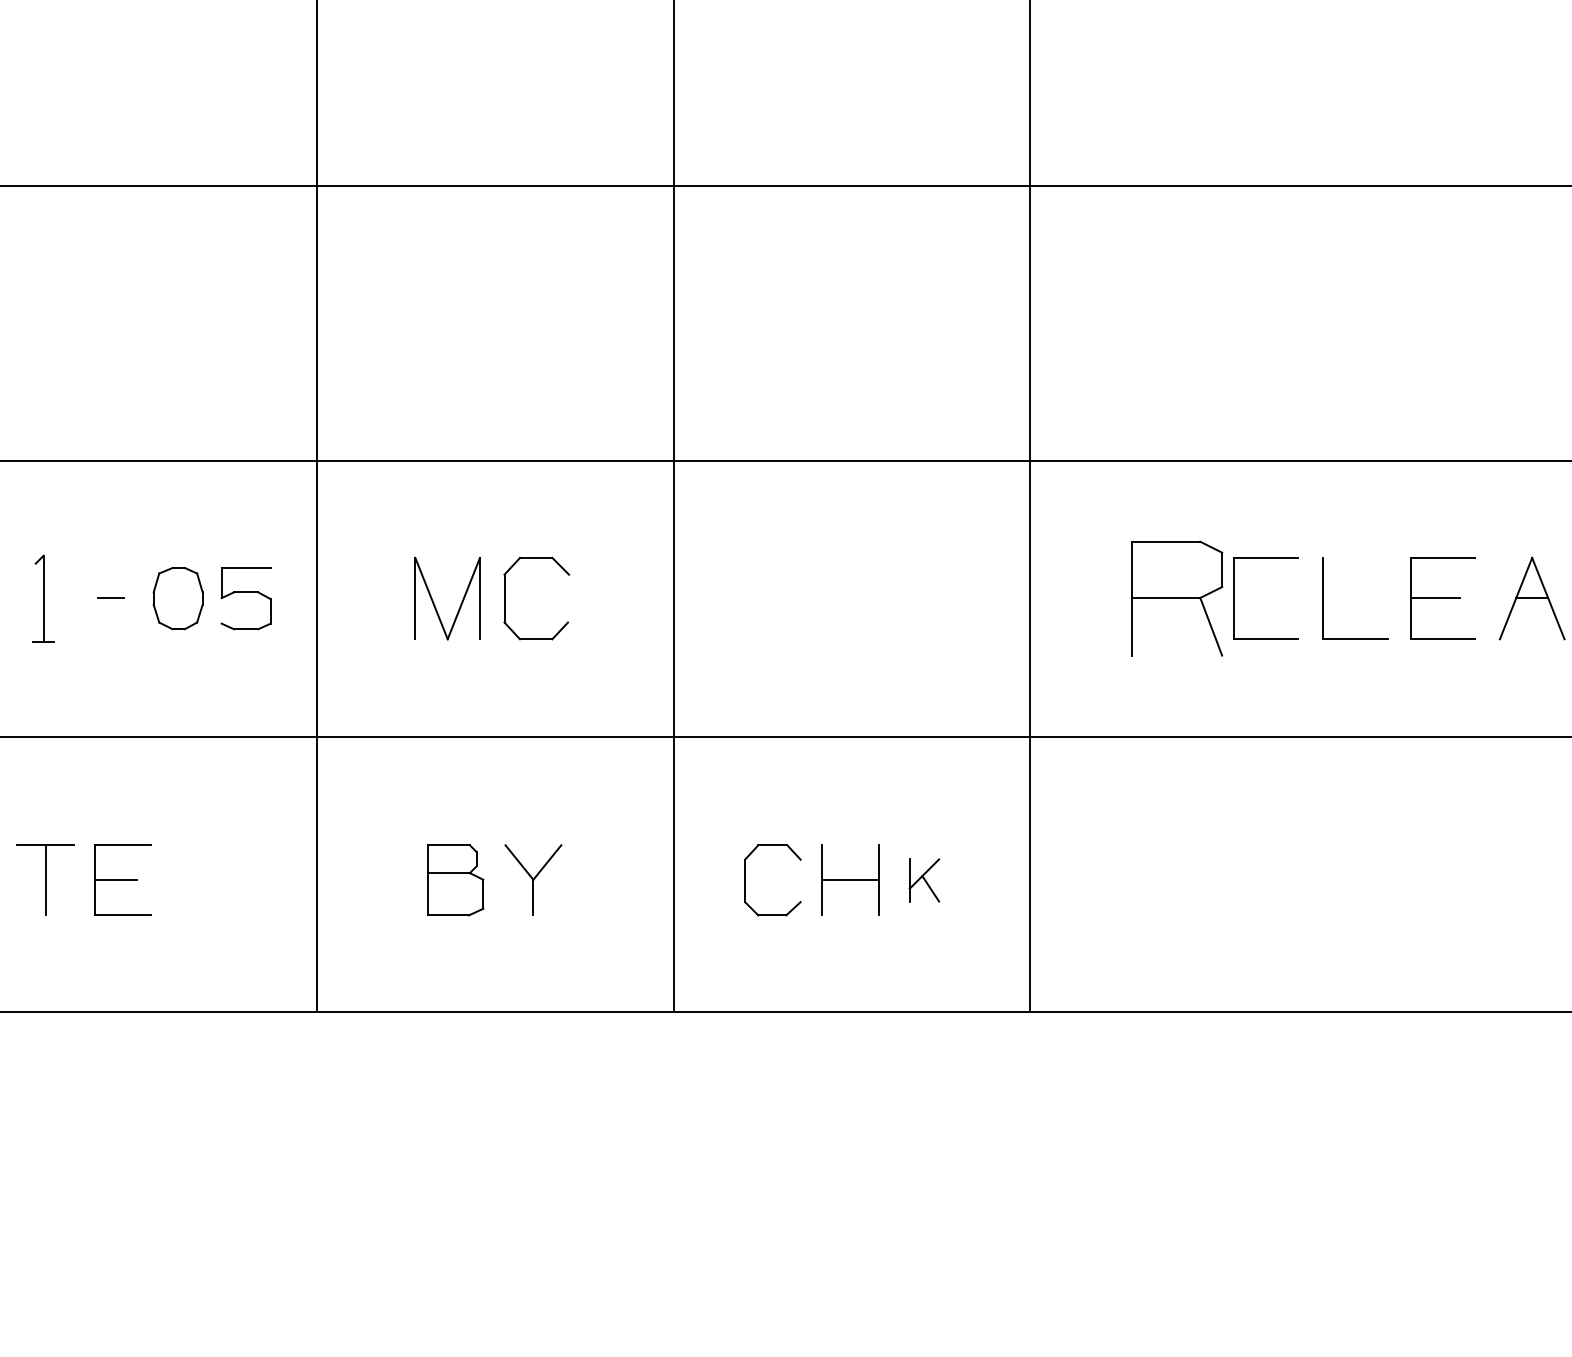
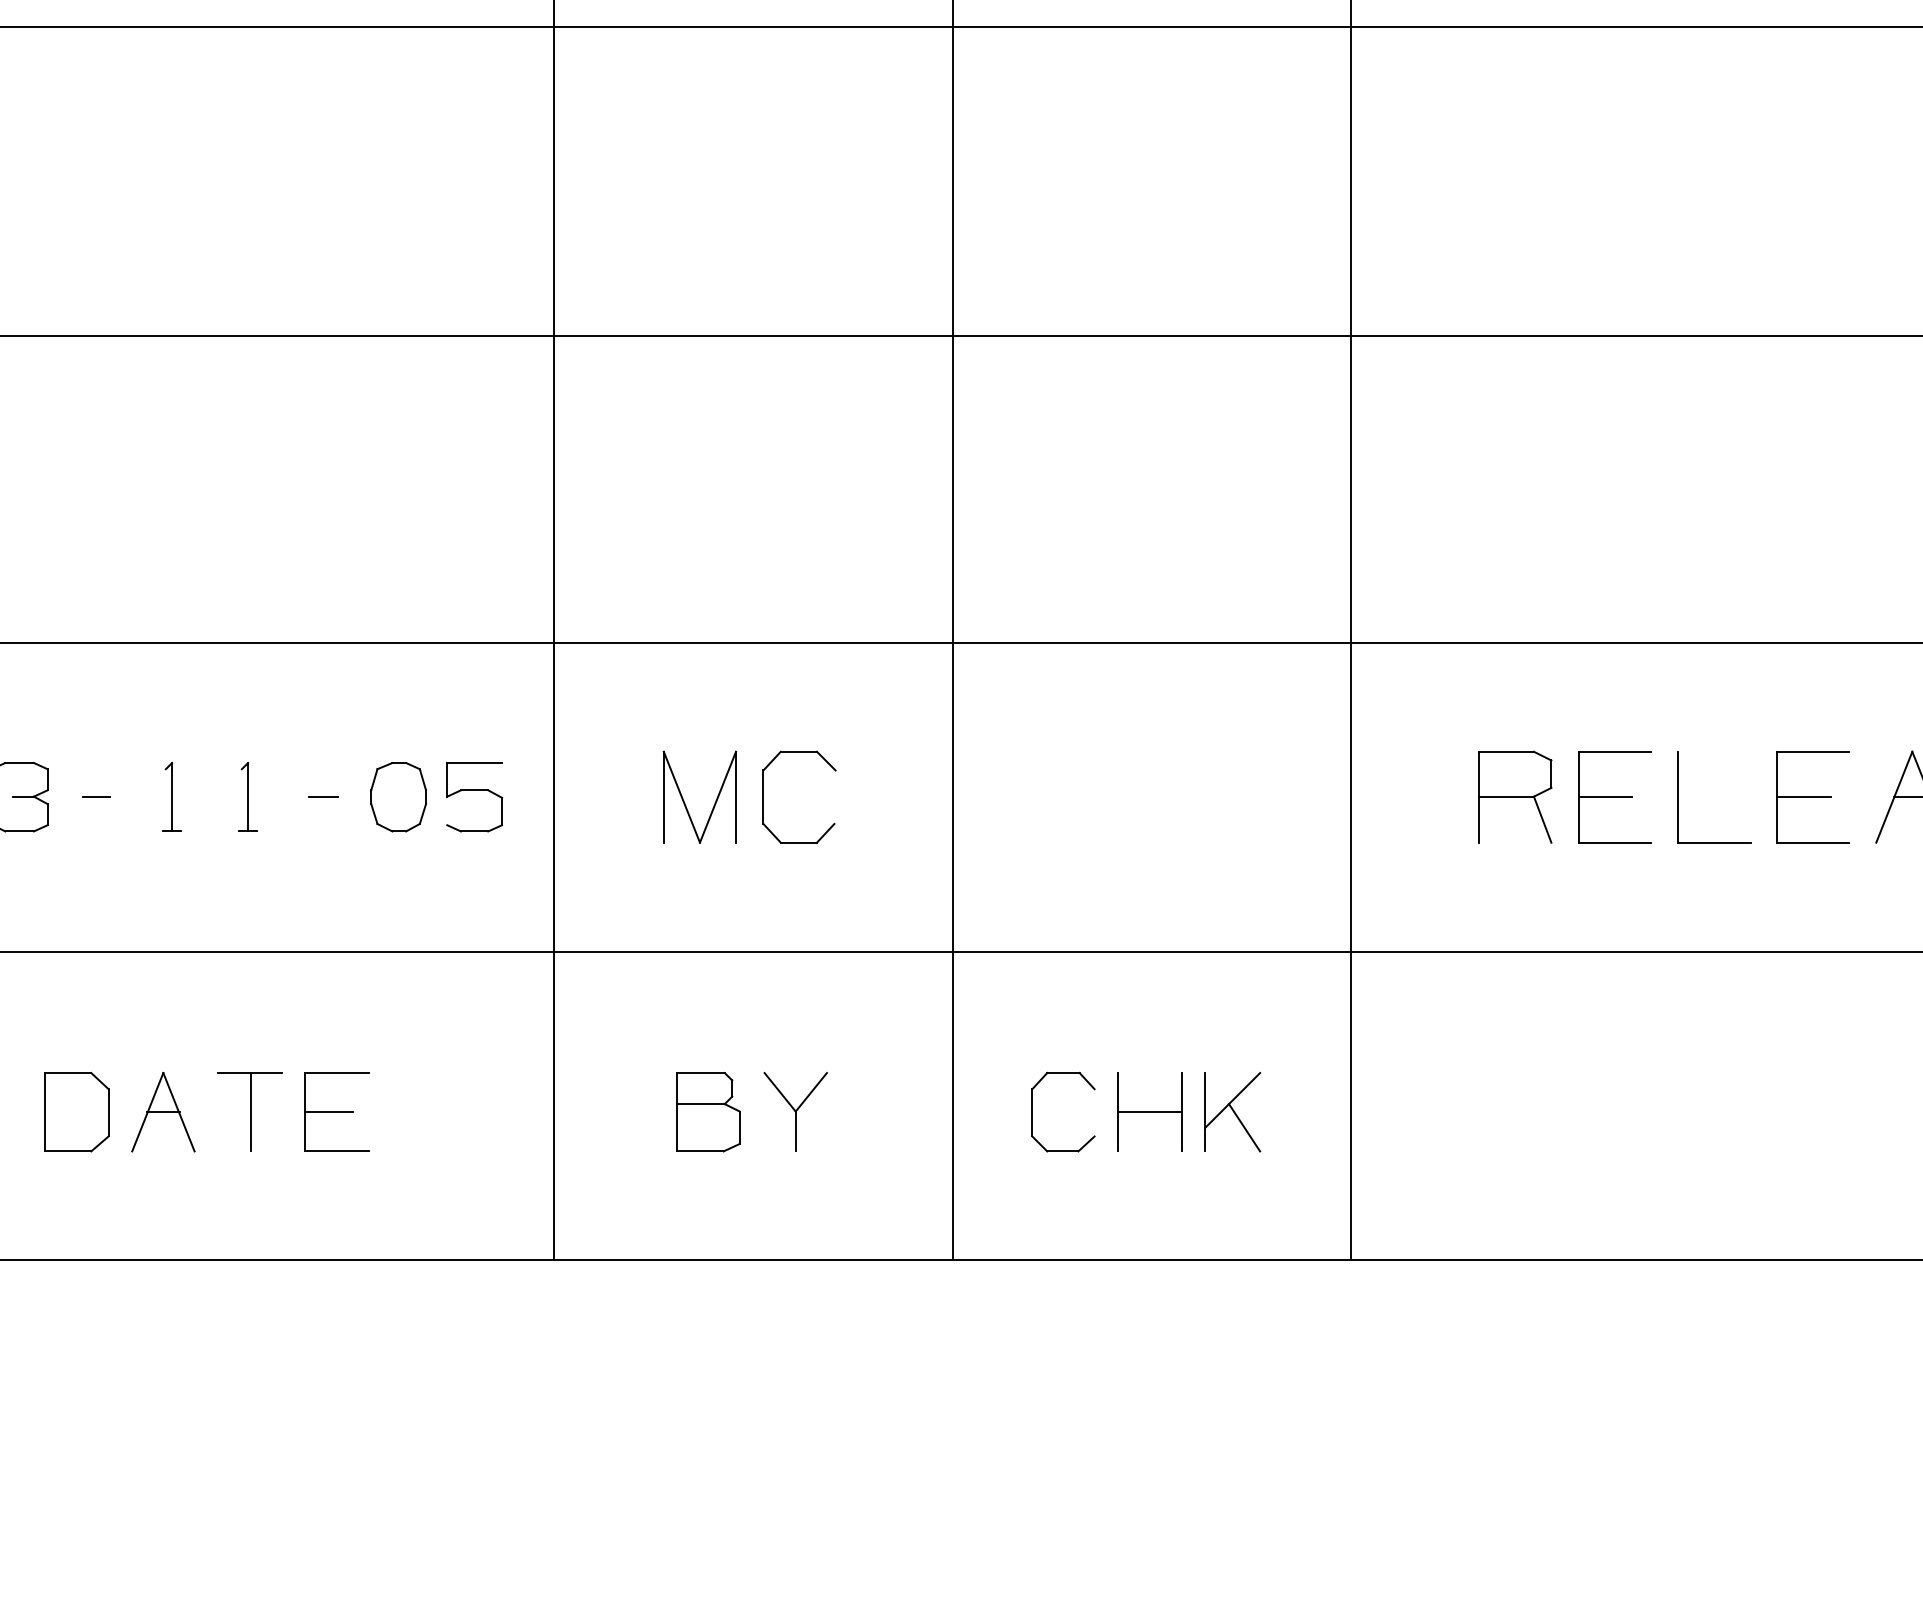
part: (42, 597) -> (247, 796), size x0.71
part: (1177, 597) -> (1515, 796), size x0.71
line: (1257, 597) -> (1605, 796), added
part: (924, 880) -> (1232, 1112), size x1.67

